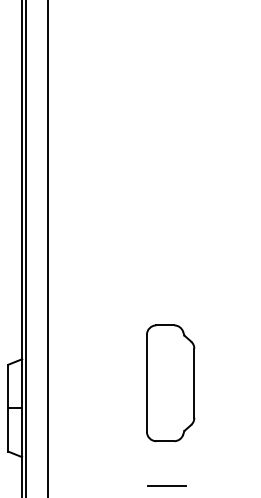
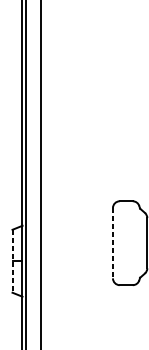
line: (146, 383) -> (112, 243), solid -> dashed
line: (8, 408) -> (12, 261), solid -> dashed
line: (166, 486) -> (127, 318), removed

